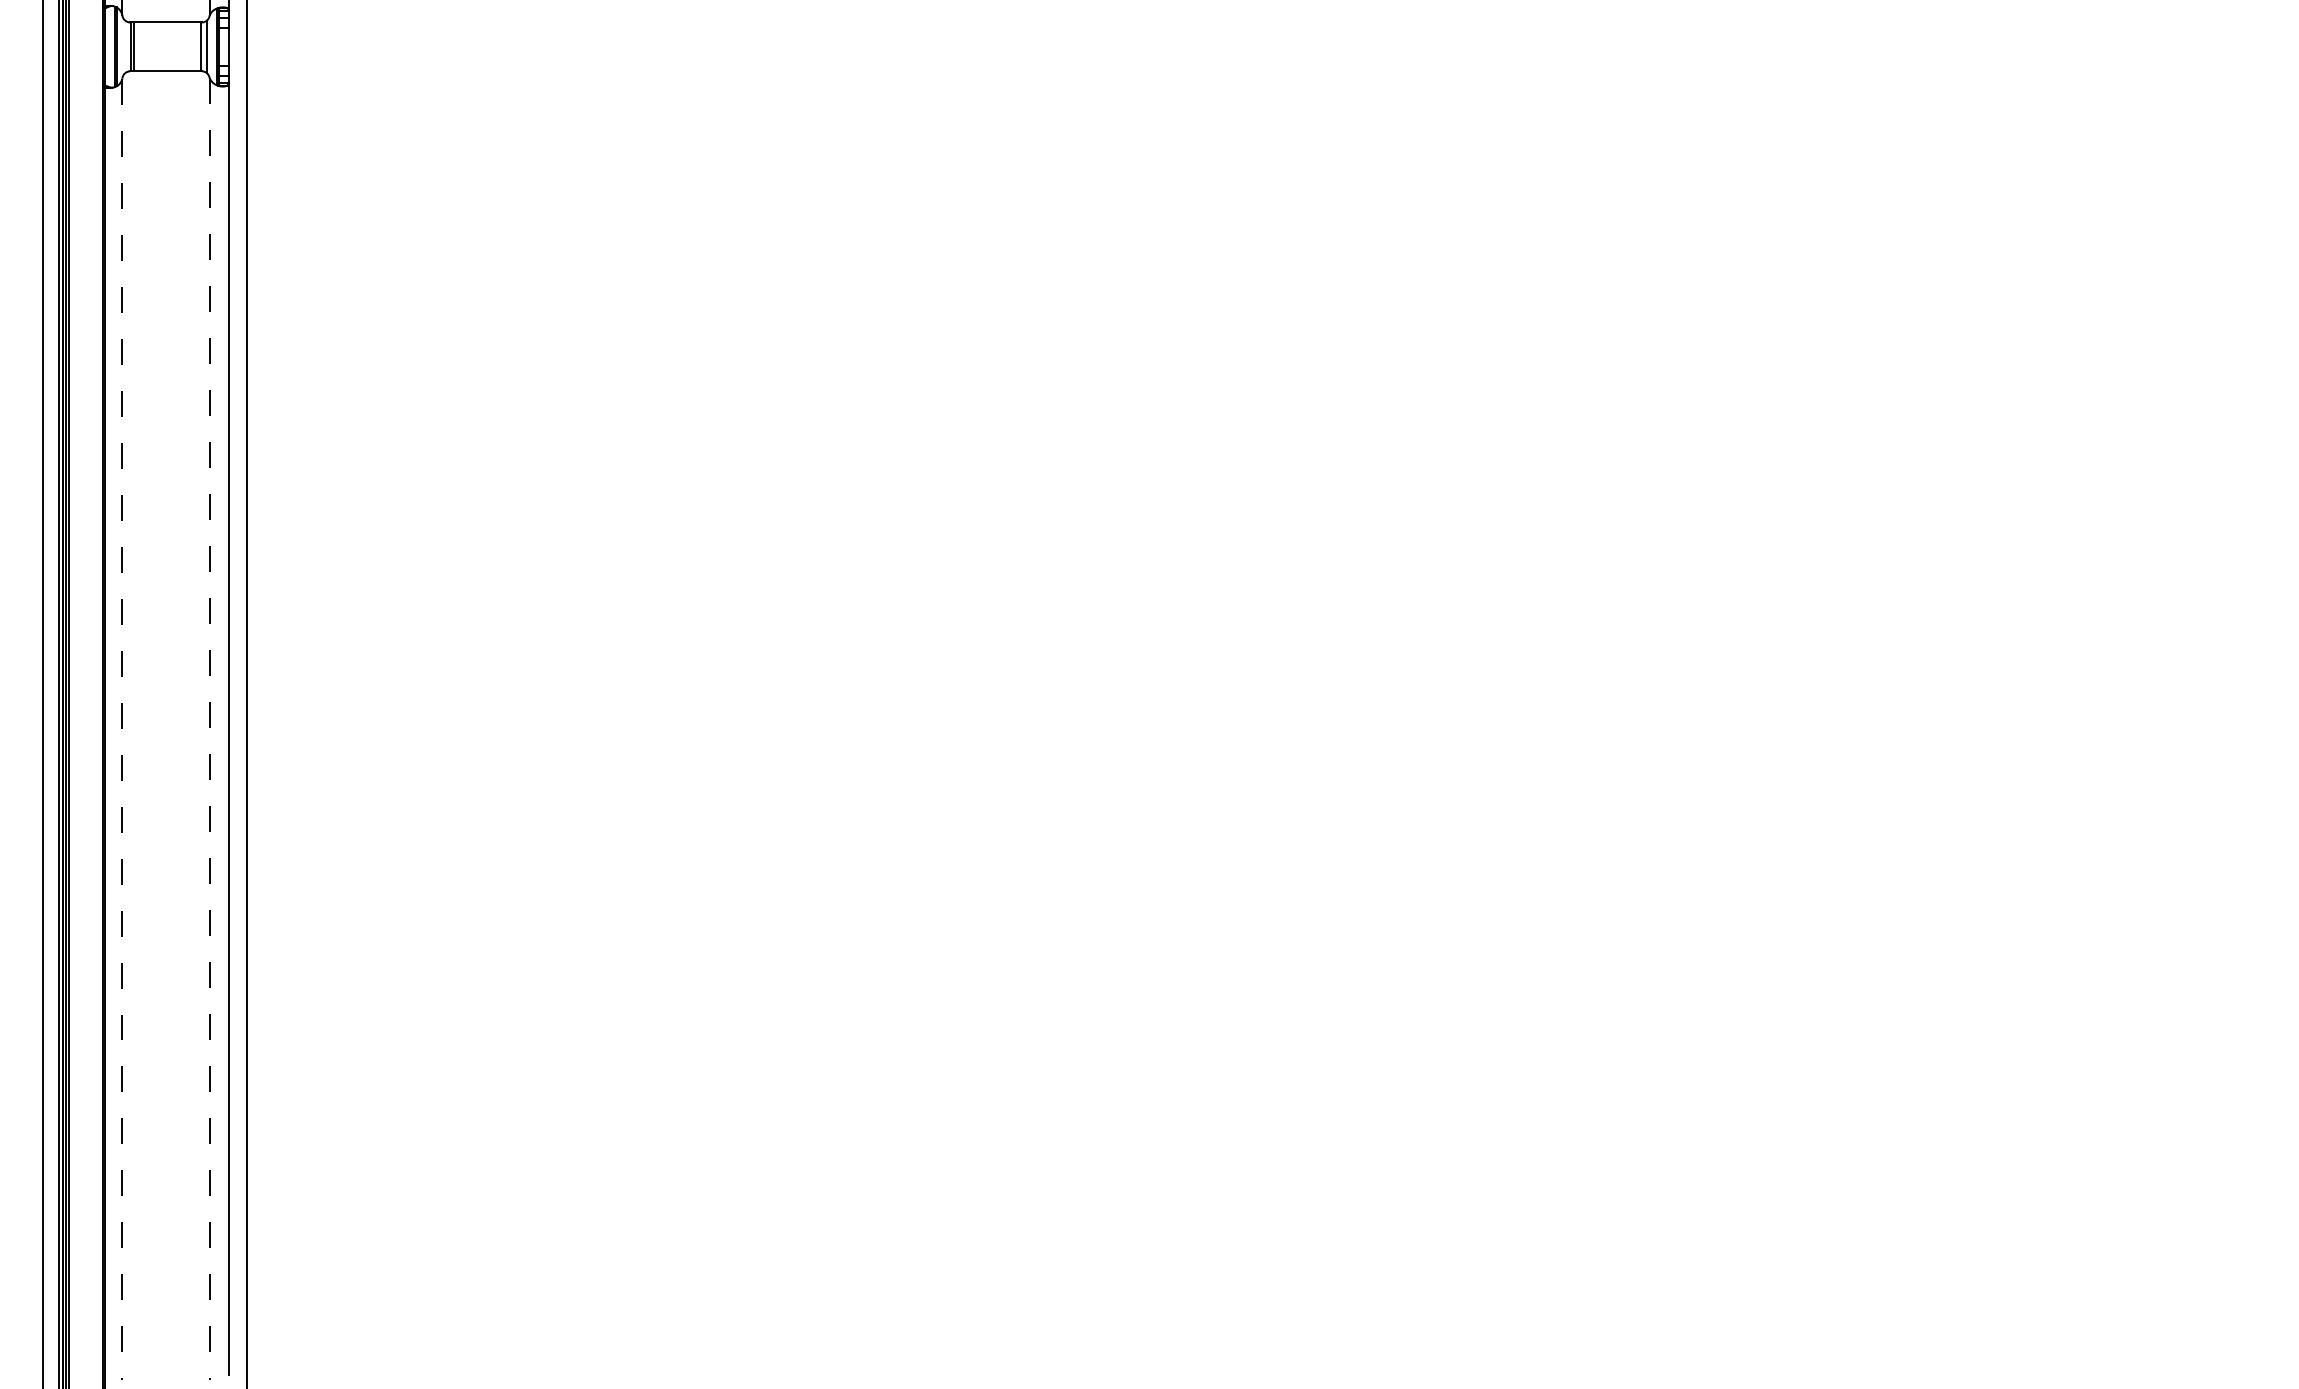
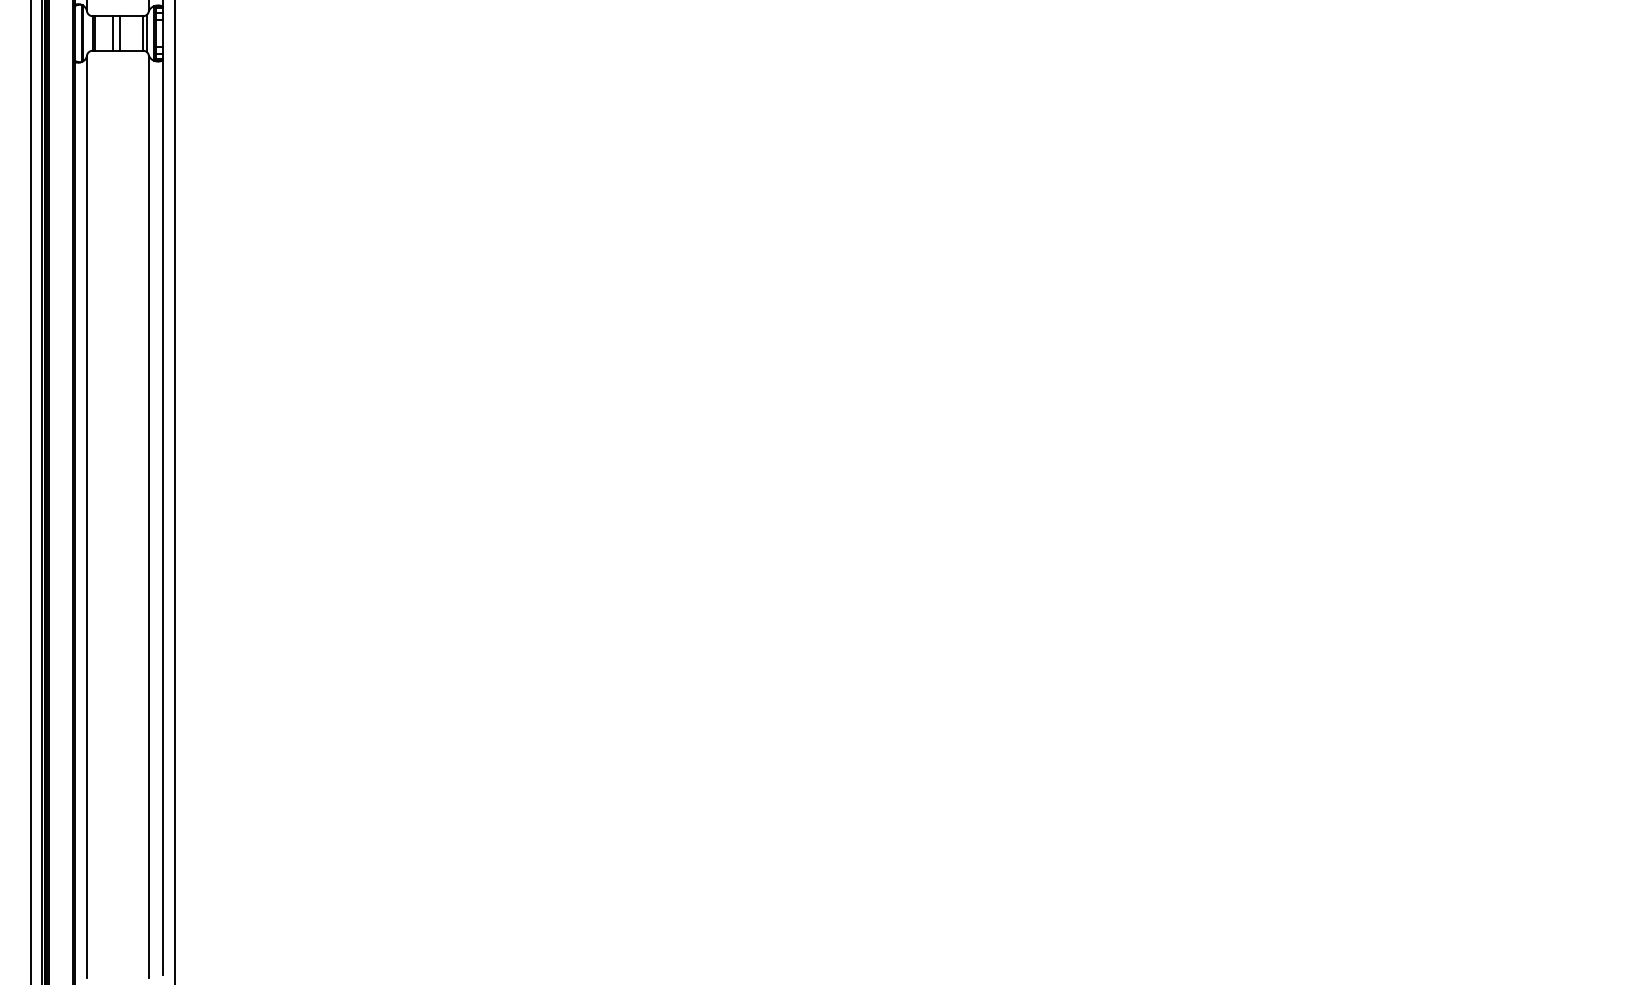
line: (158, 46) -> (112, 33), added
line: (169, 46) -> (120, 33), added
line: (122, 729) -> (87, 517), dashed -> solid
line: (209, 729) -> (148, 517), dashed -> solid

